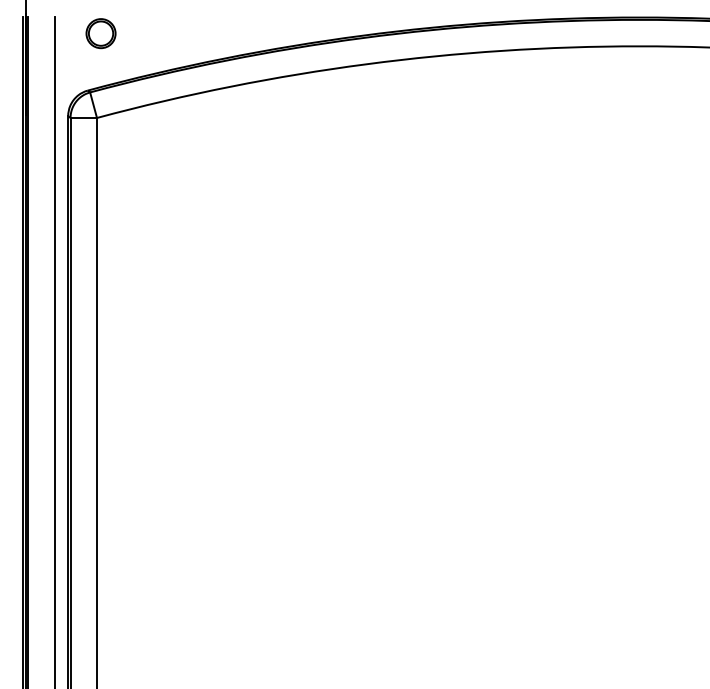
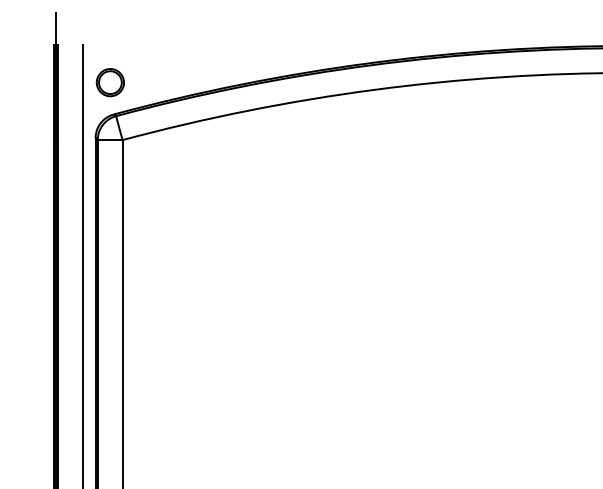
part: (100, 33) -> (109, 82), moved

